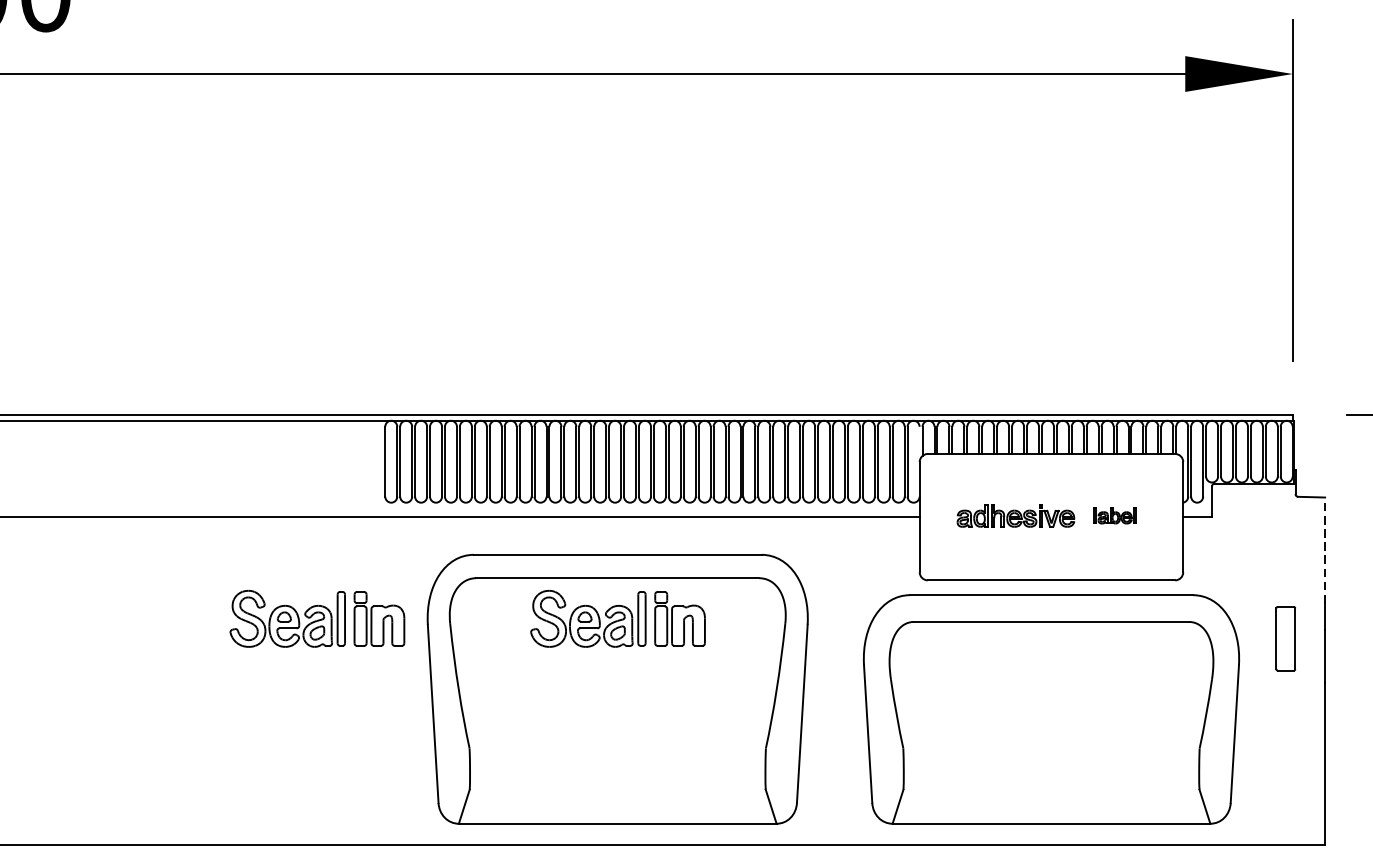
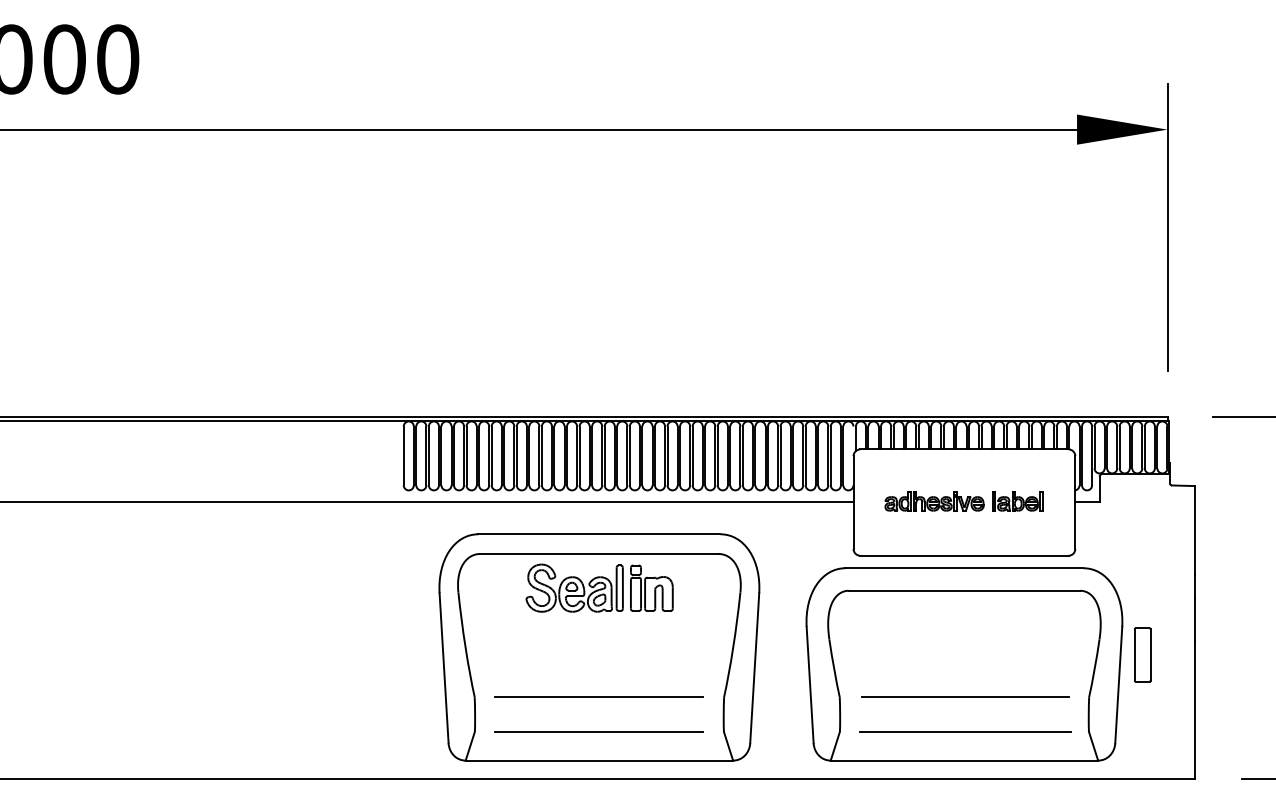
part: (1114, 515) -> (1017, 501), size x1.43
line: (1324, 549) -> (1194, 529), dashed -> solid
part: (317, 618) -> (346, 587), removed
part: (1285, 638) -> (1142, 654), moved
line: (616, 747) -> (598, 696), added
line: (1052, 748) -> (965, 697), added
line: (616, 789) -> (598, 731), added
line: (1052, 789) -> (965, 731), added

